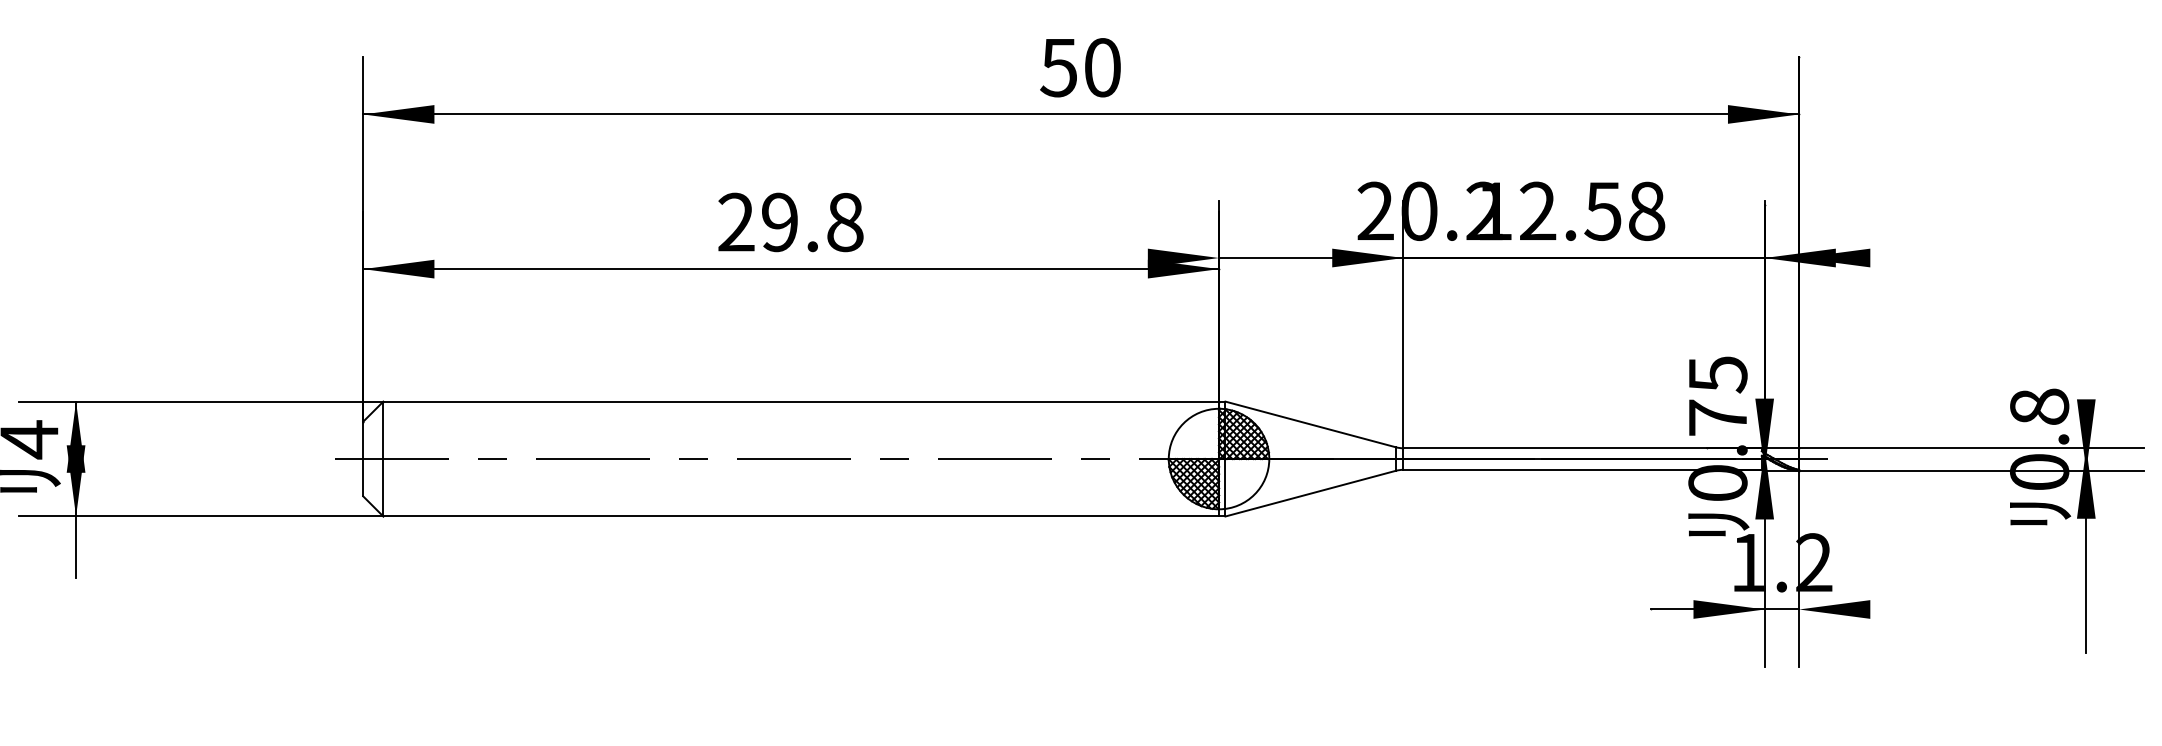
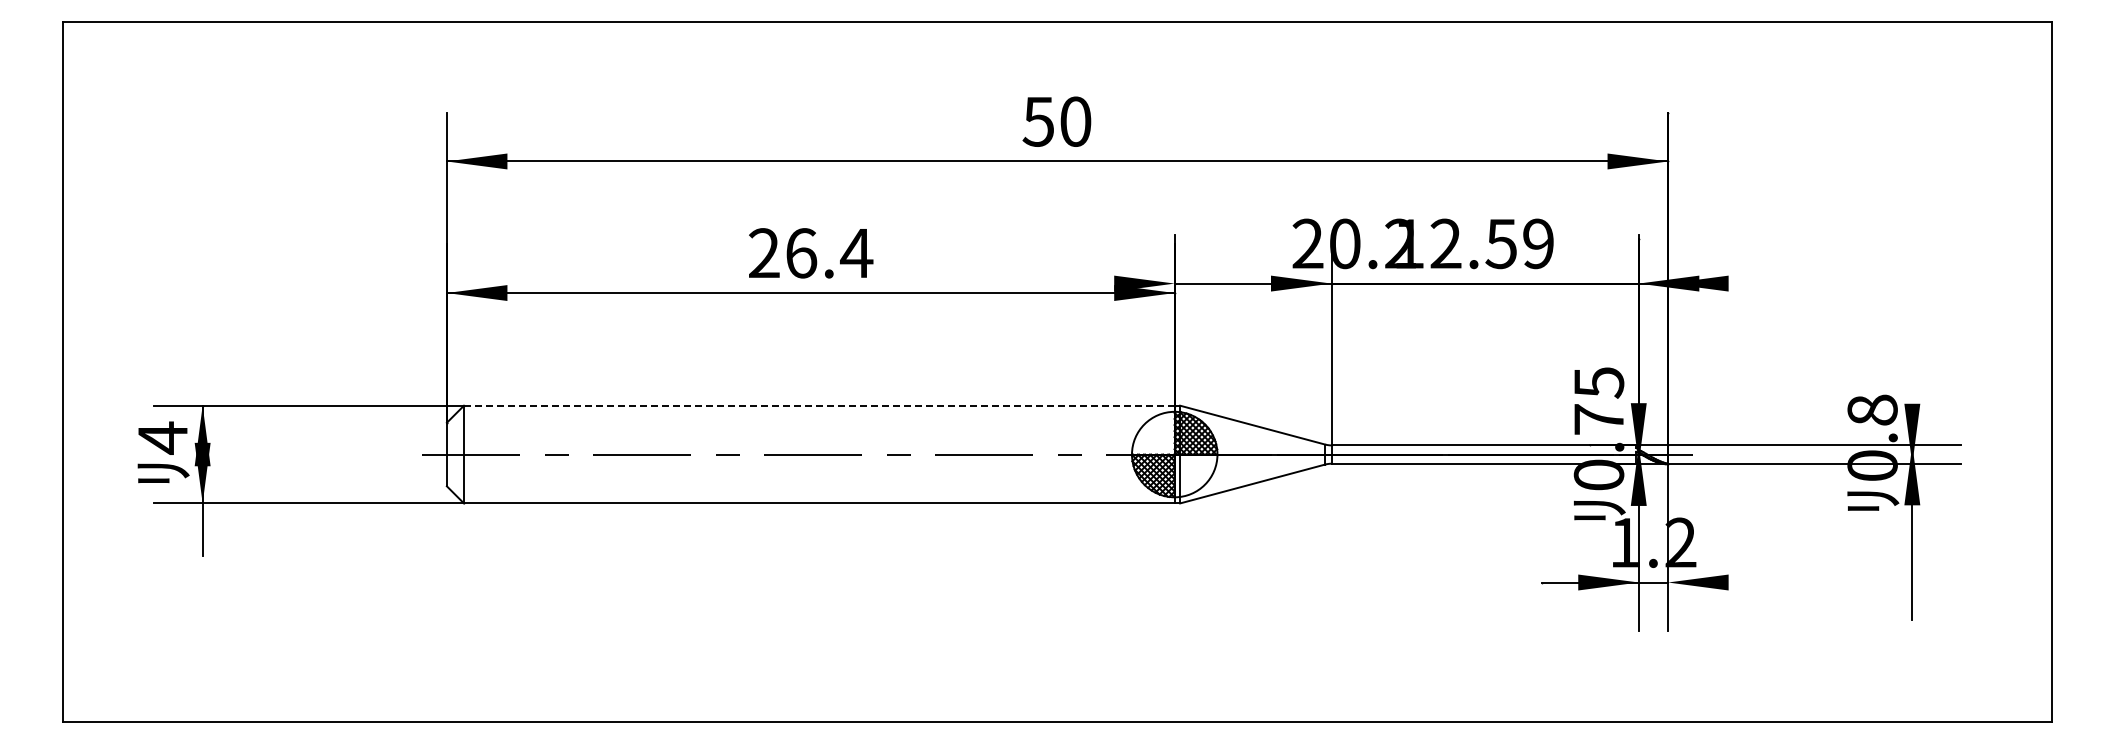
text: (1646, 210) -> (1538, 243), 12.58 -> 12.59
text: (813, 222) -> (829, 253), 29.8 -> 26.4
line: (800, 401) -> (818, 405), solid -> dashed

